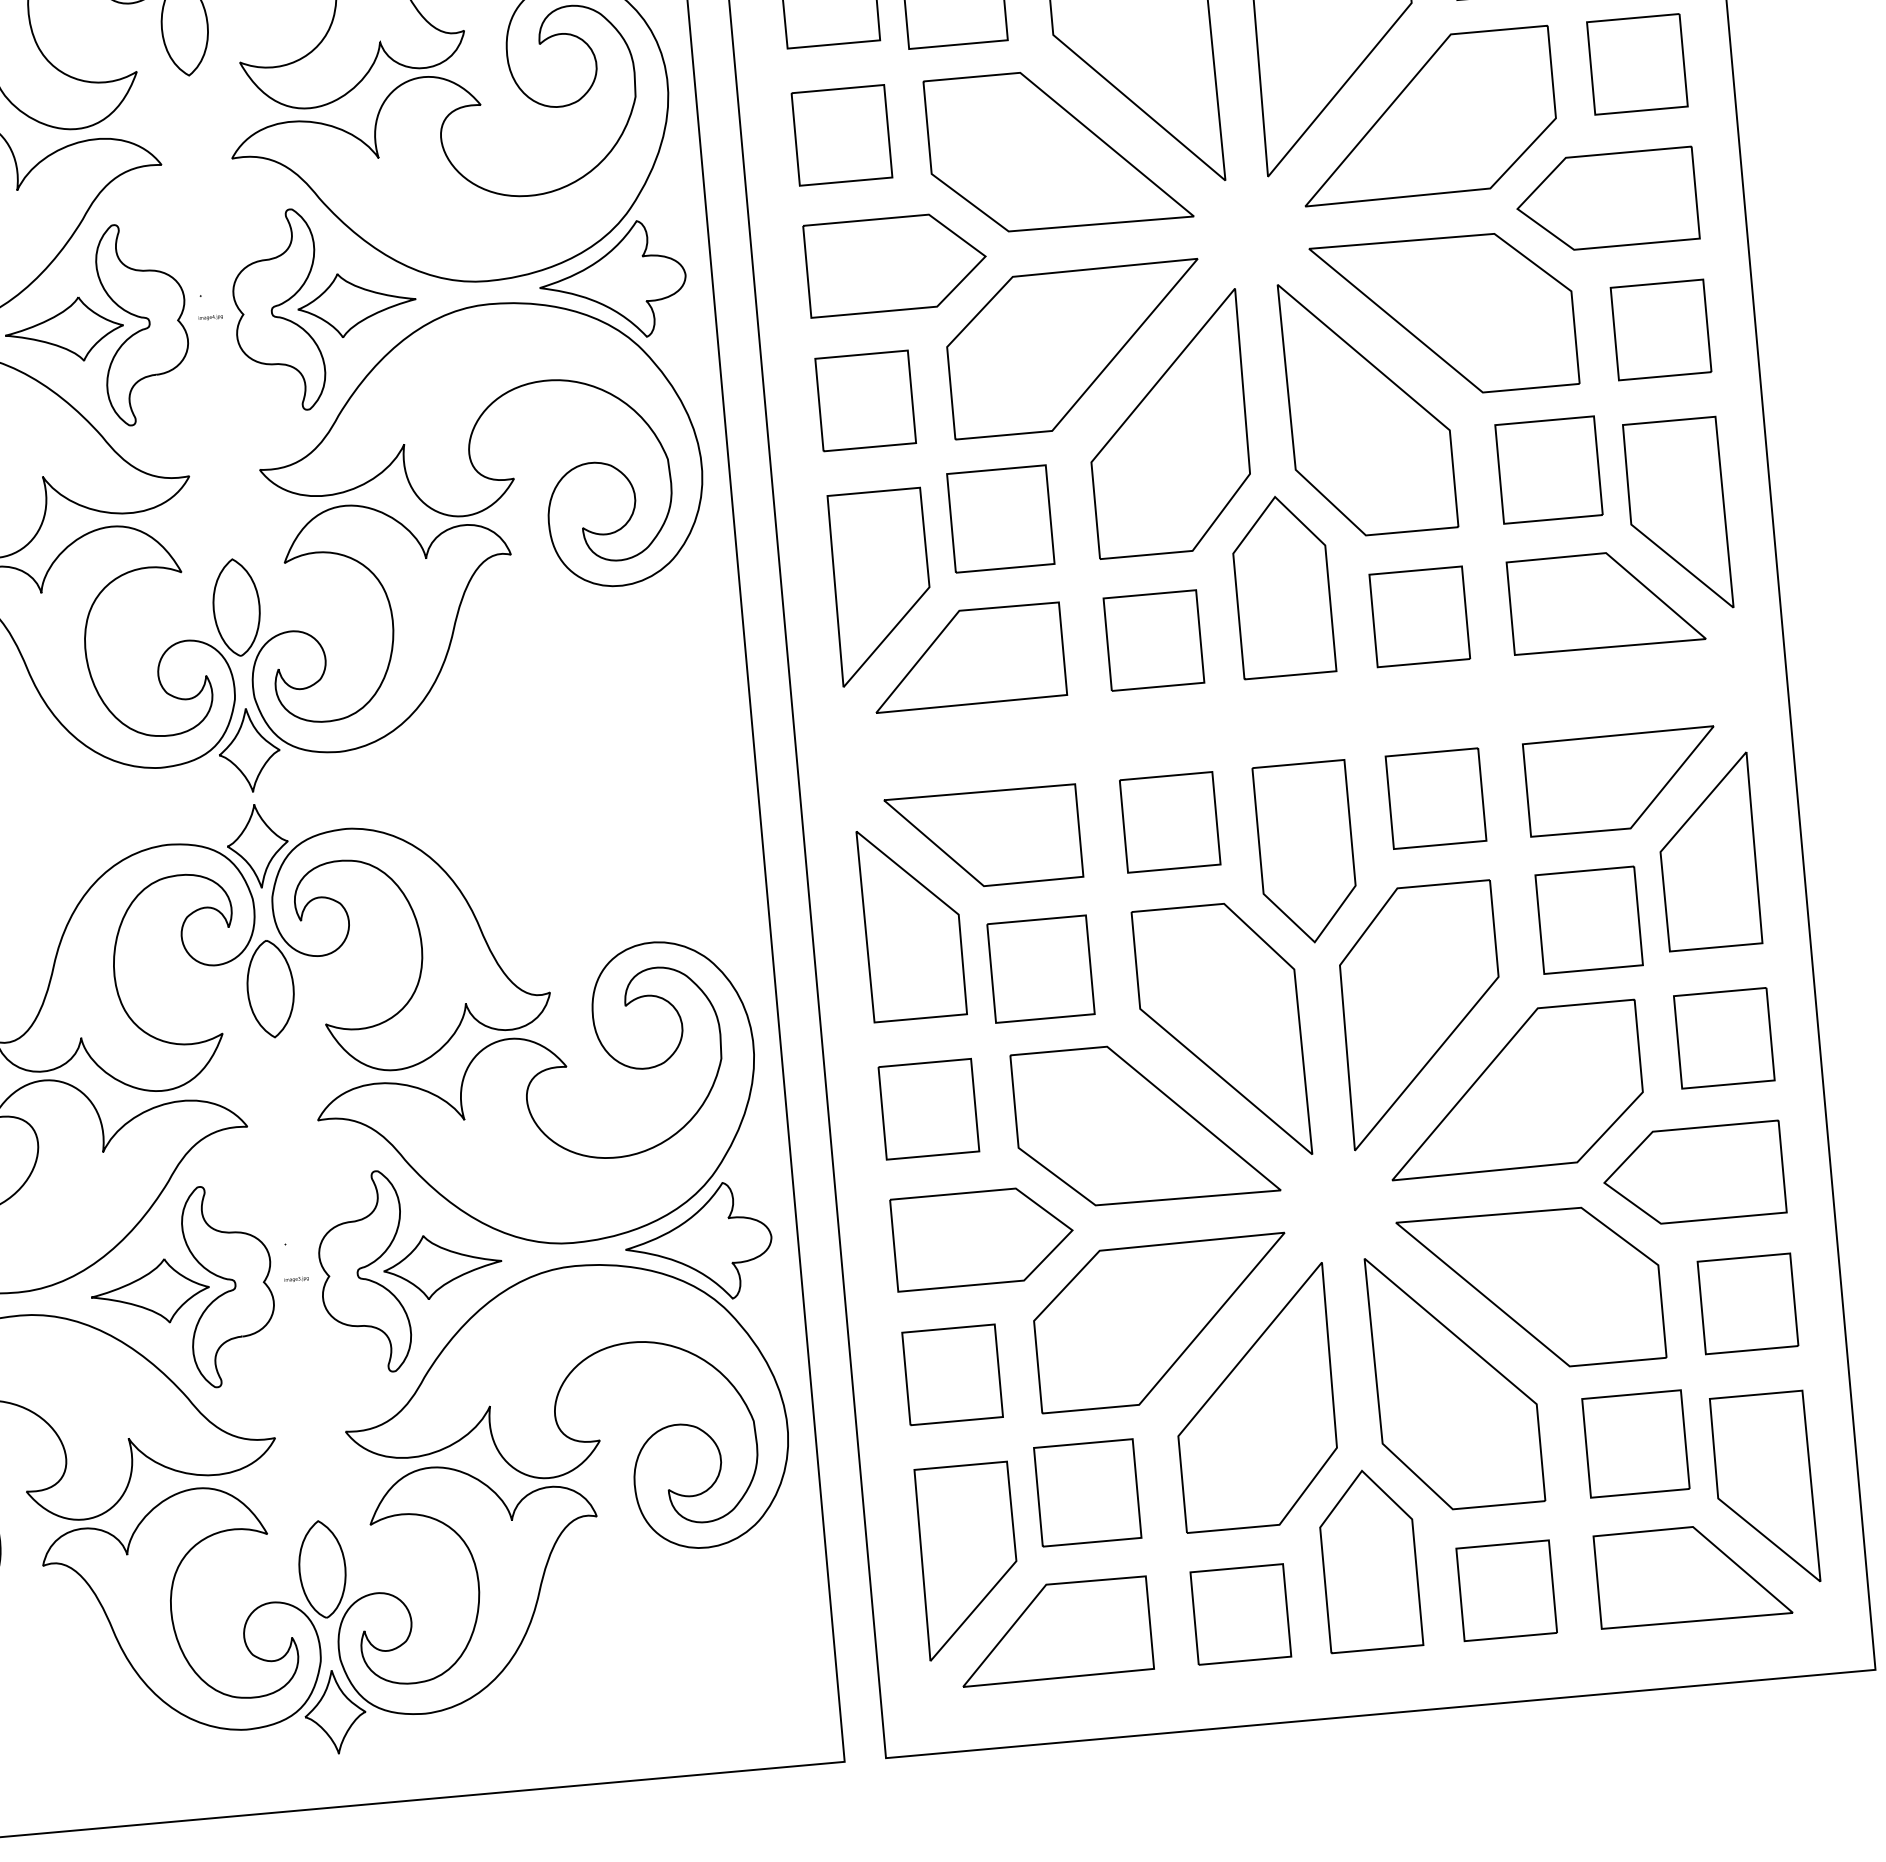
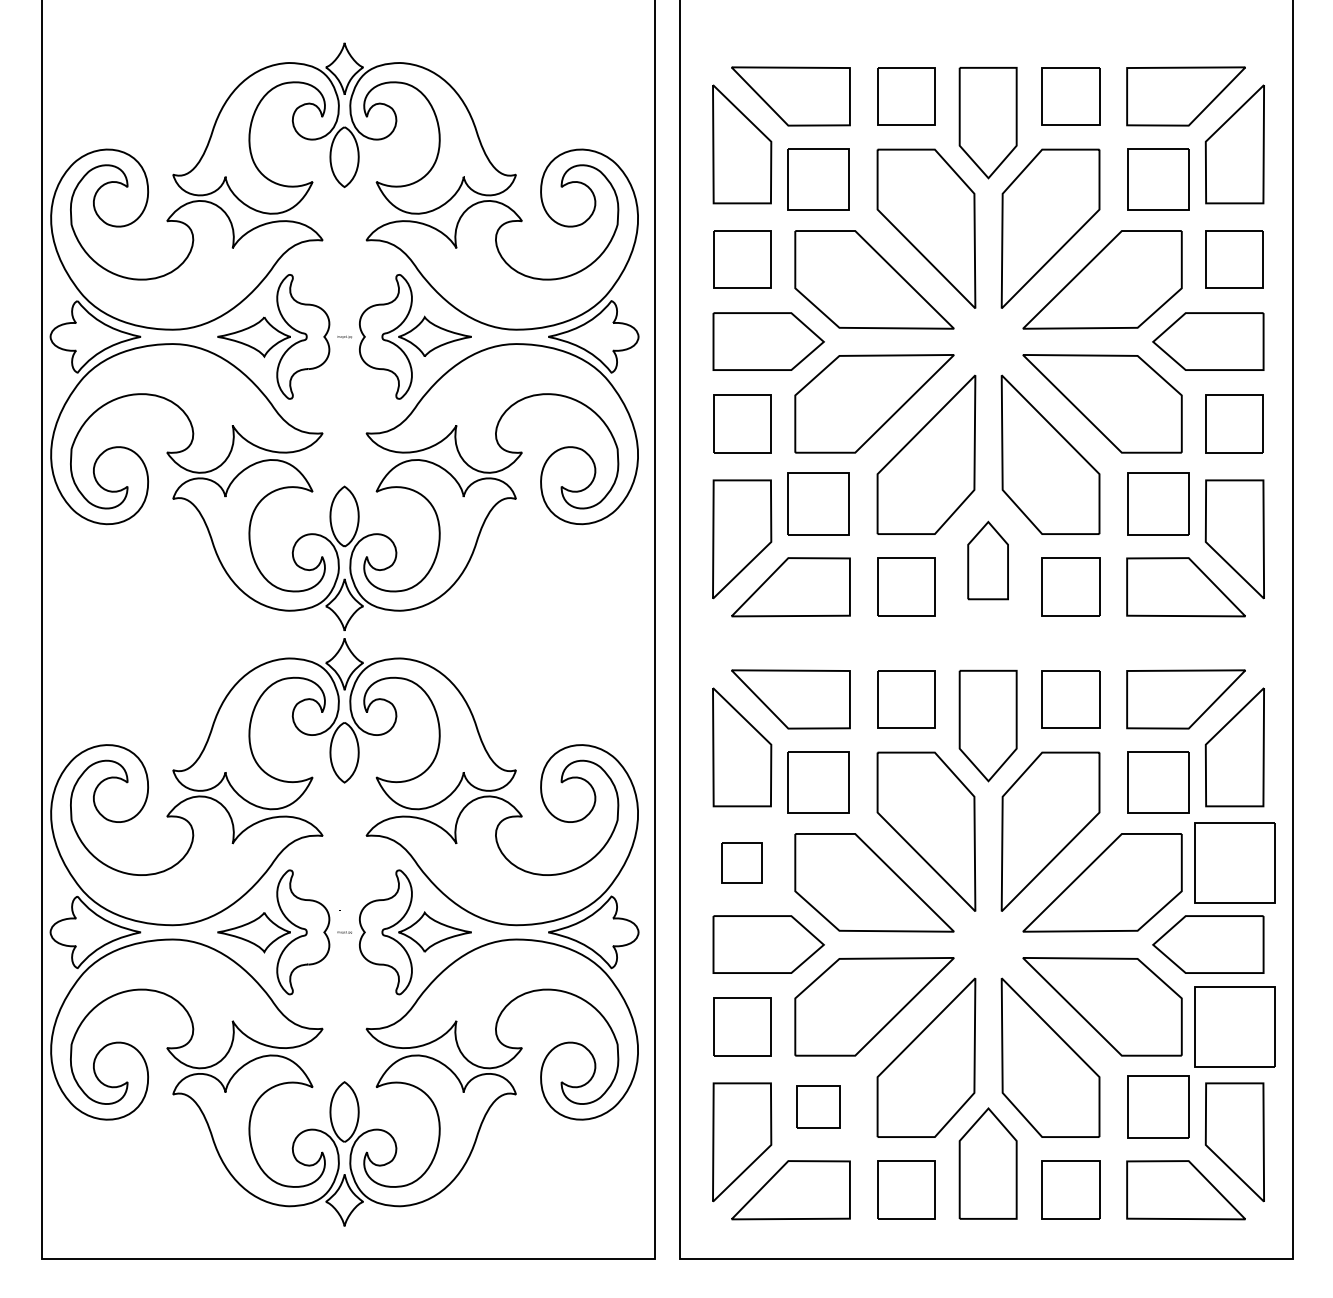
part: (1281, 585) -> (987, 560), size x0.7
part: (1723, 1038) -> (1234, 862), size x1.4
part: (929, 1109) -> (742, 862), size x0.7
part: (1747, 1303) -> (1234, 1026), size x1.4
part: (1087, 1492) -> (818, 1106), size x0.7

